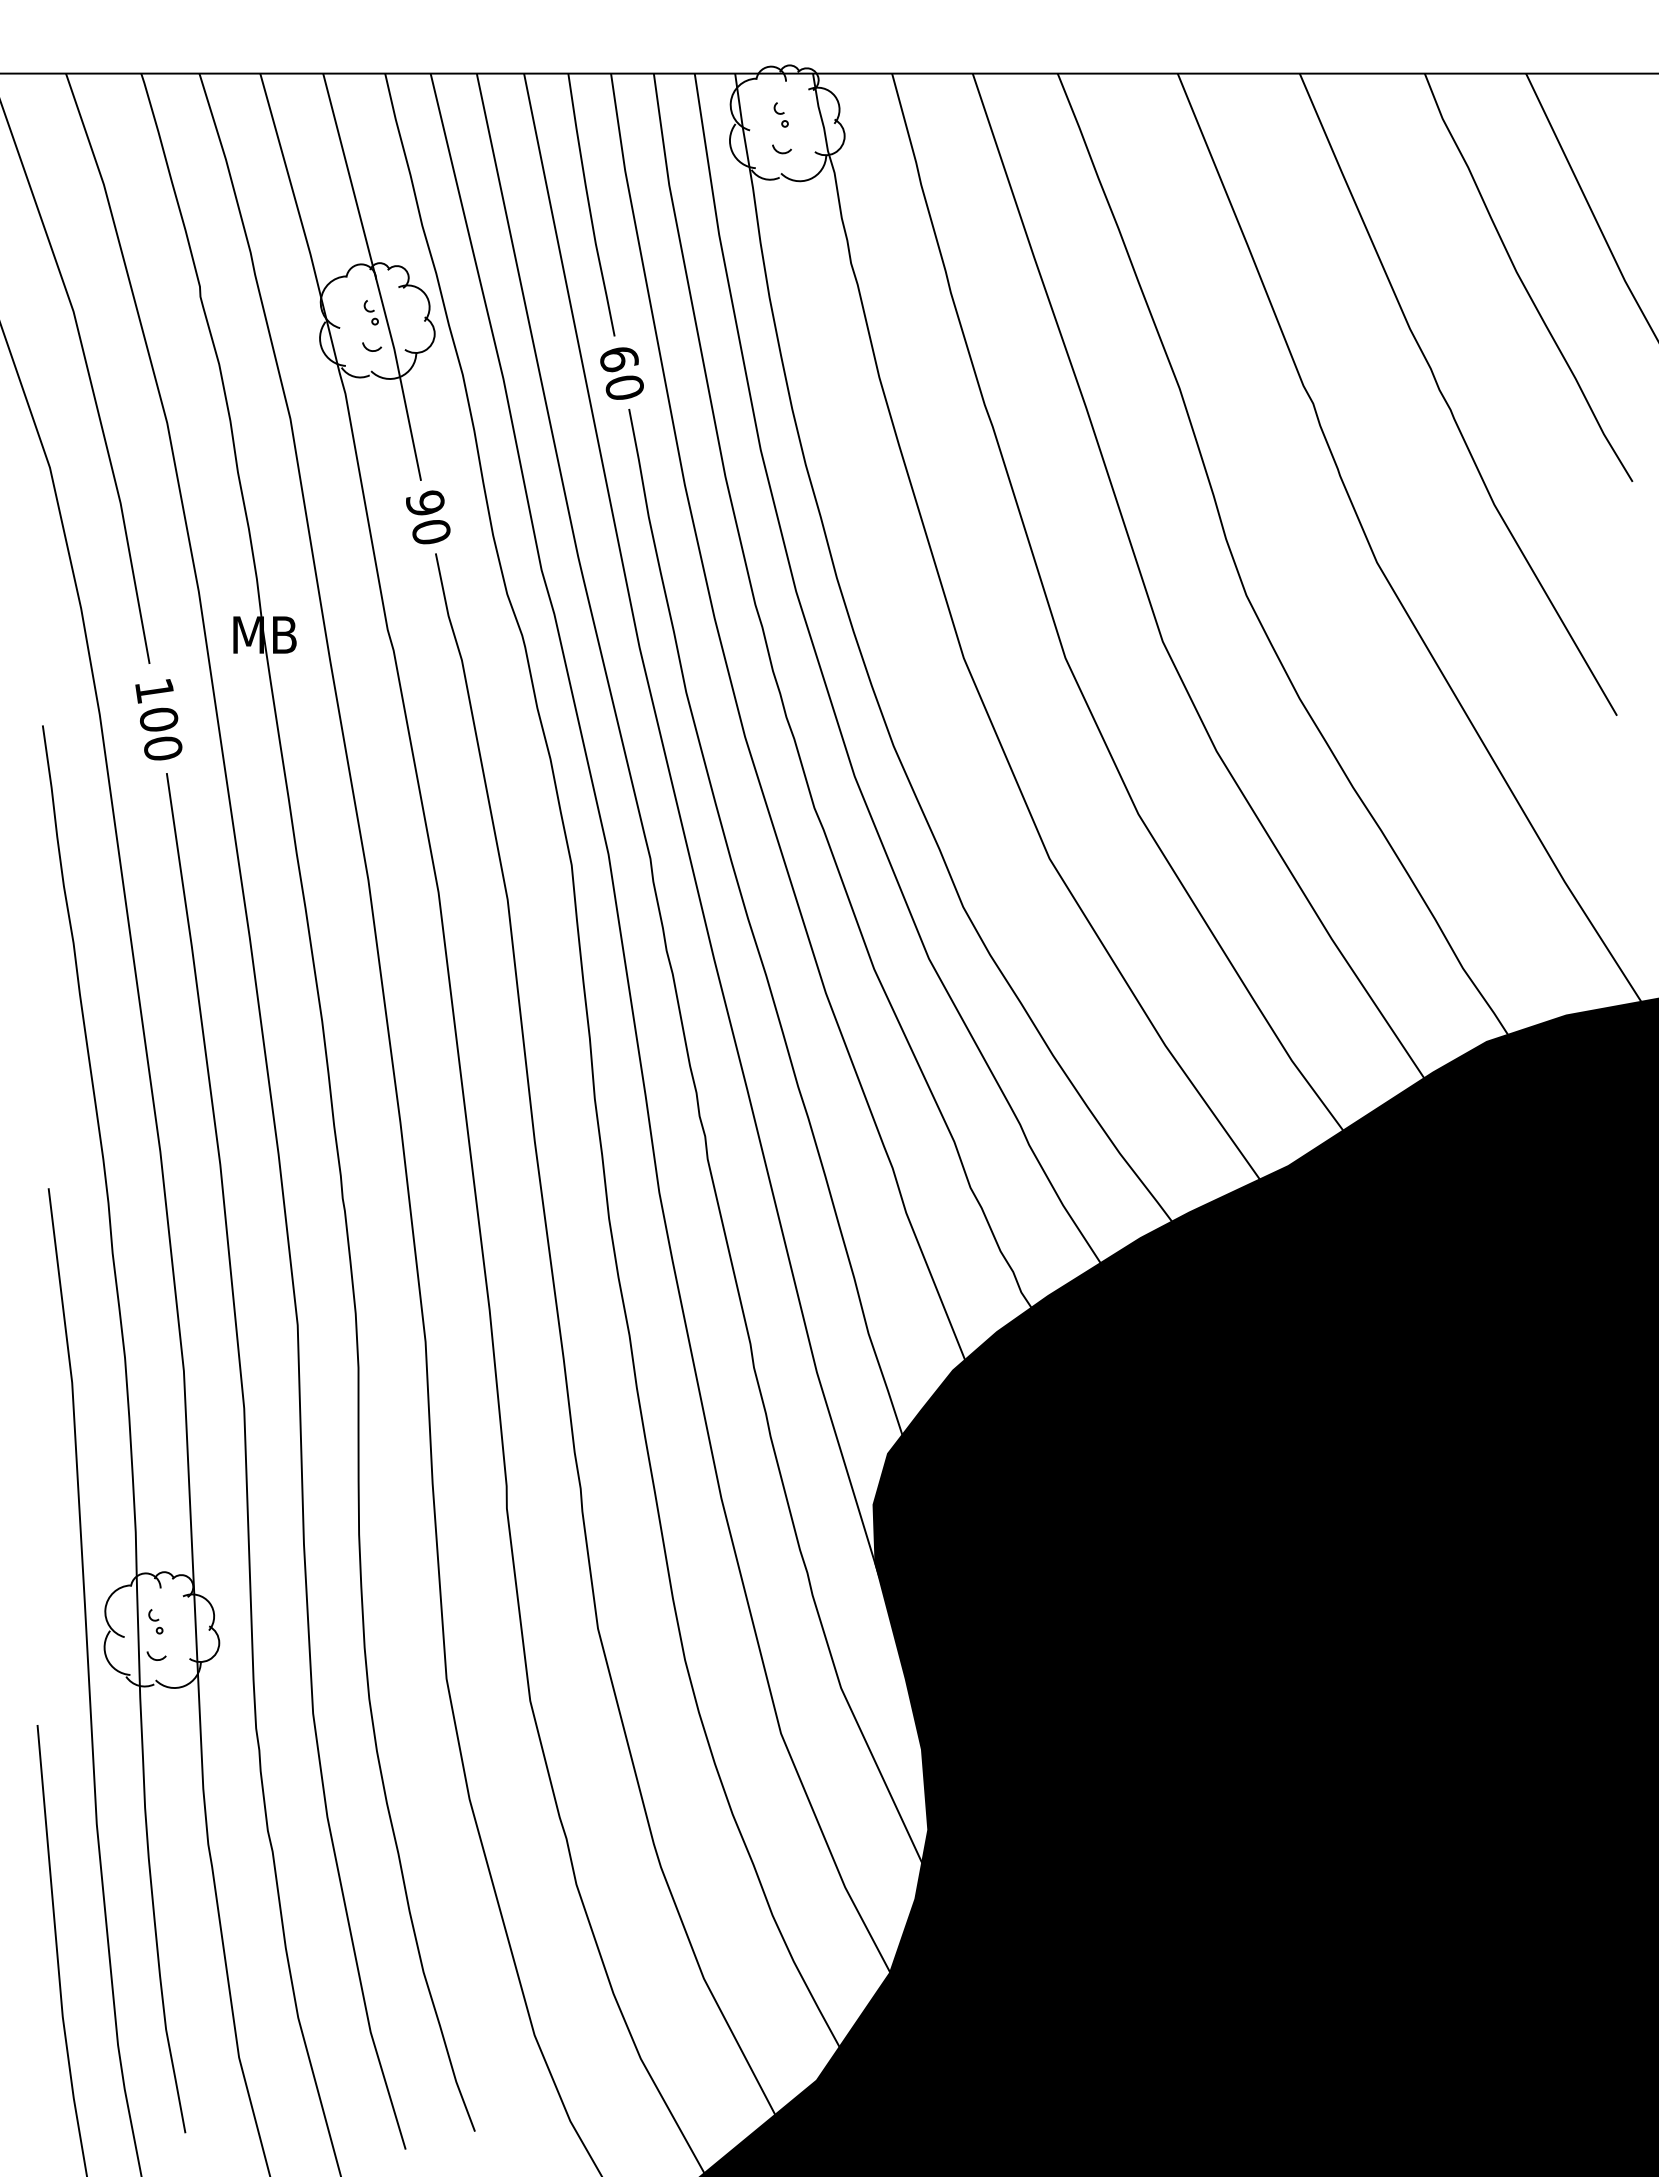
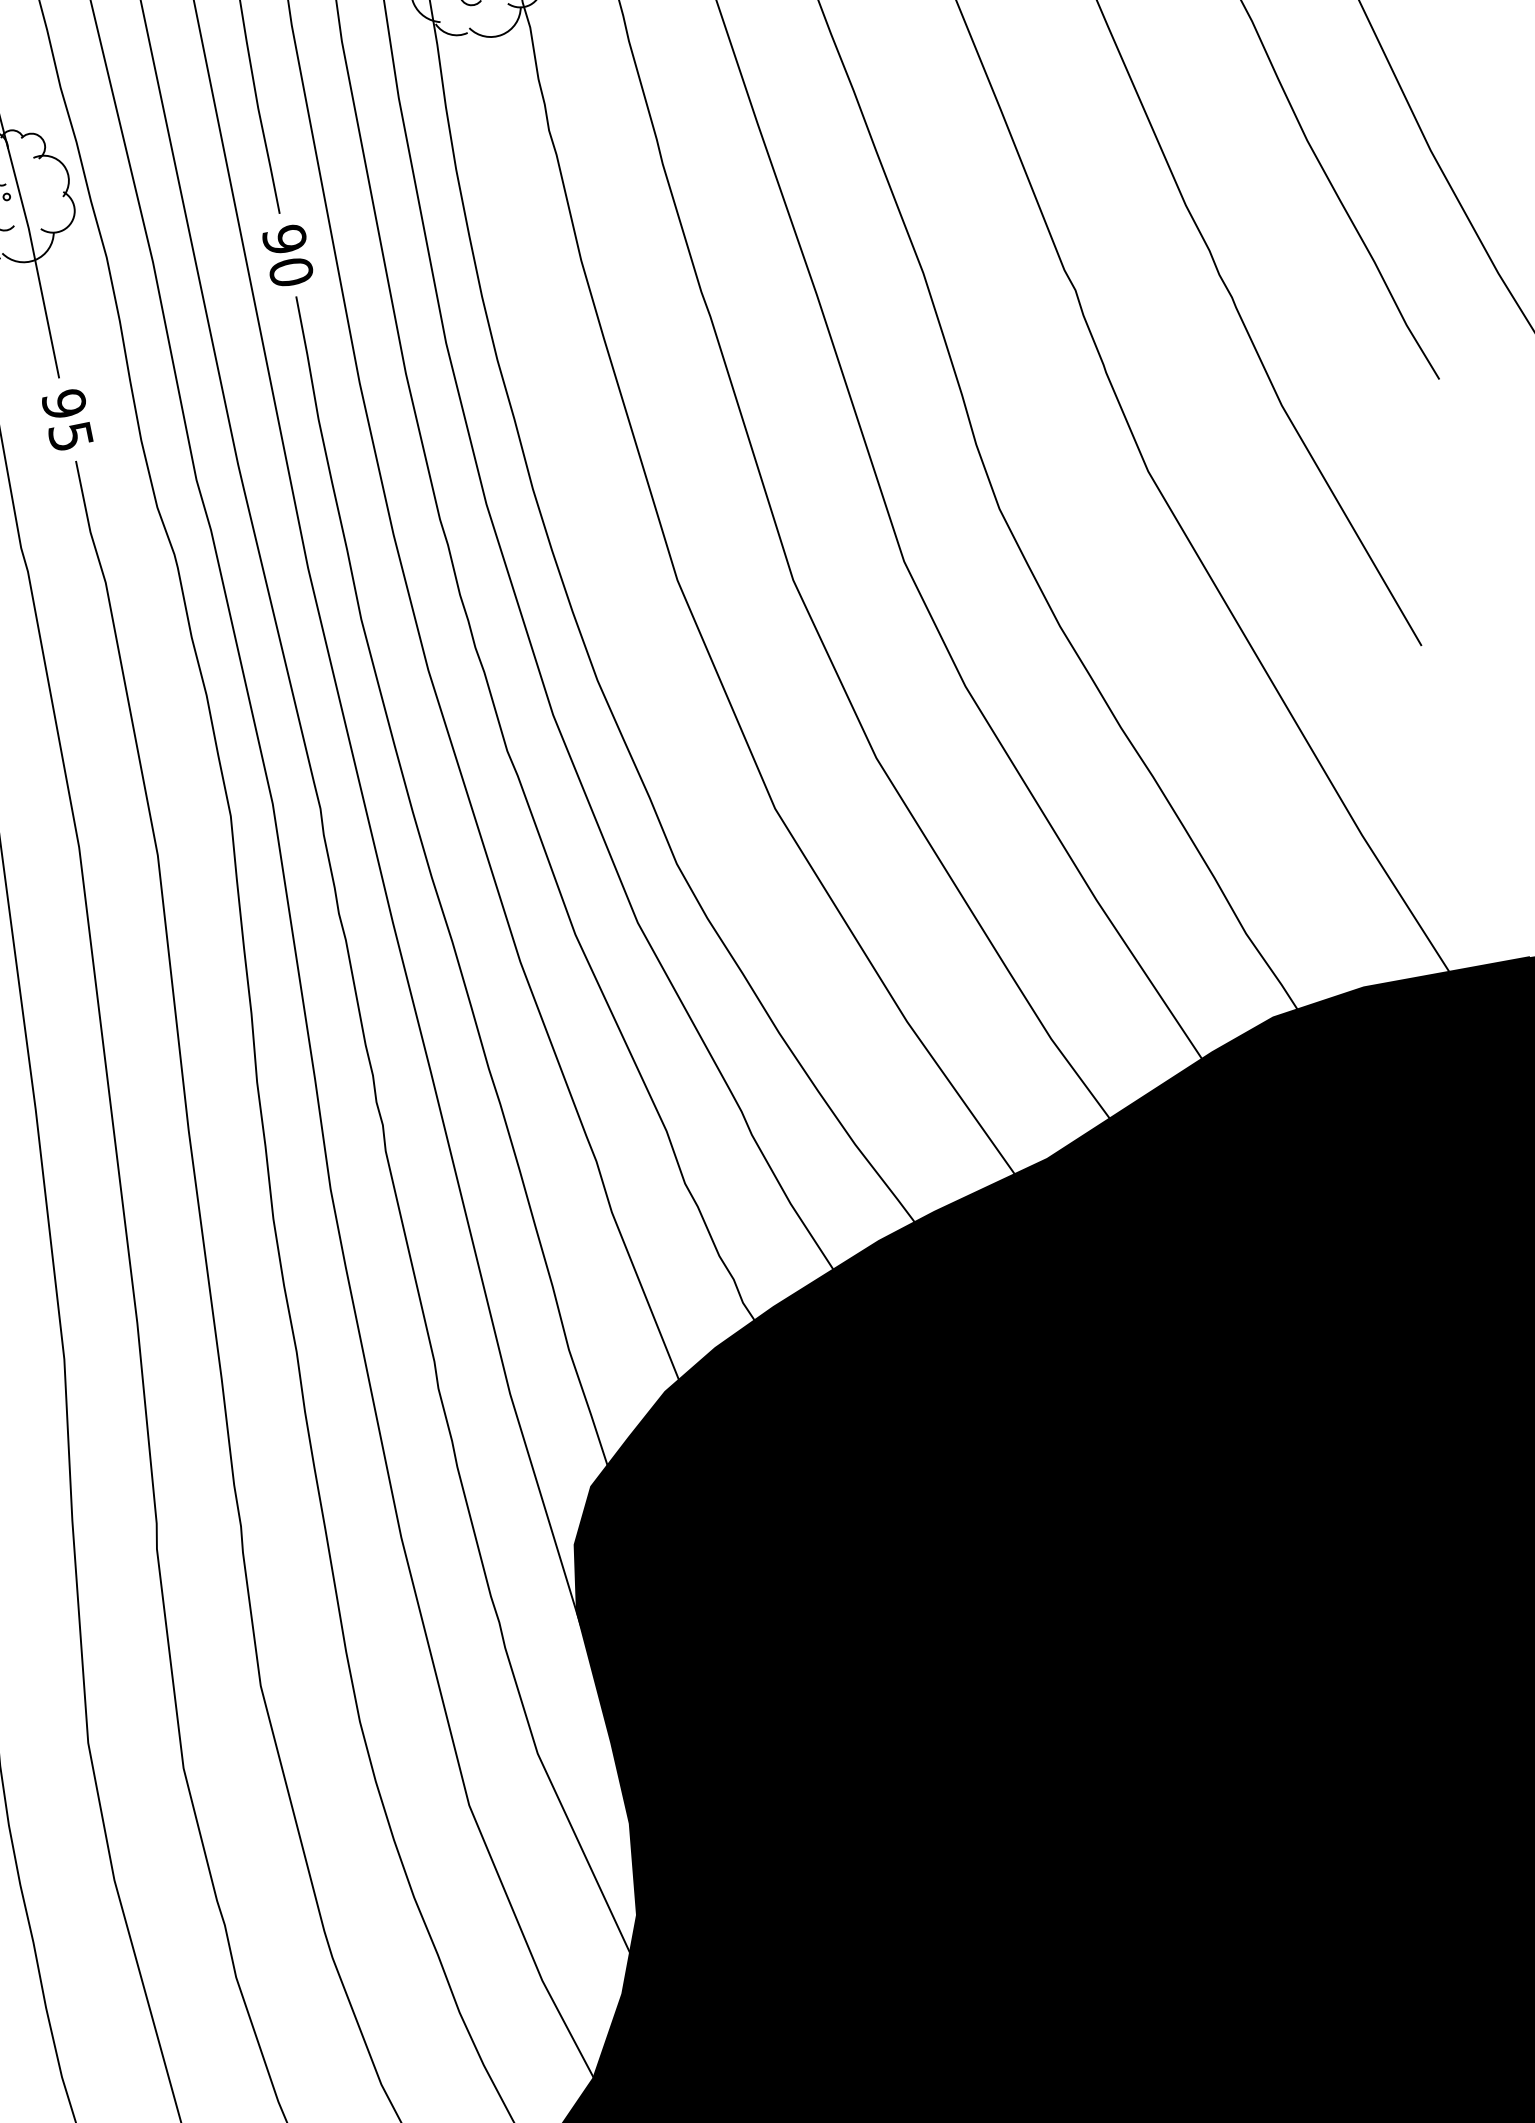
text: (618, 359) -> (284, 240), 60 -> 90
text: (431, 531) -> (71, 436), 90 -> 95

